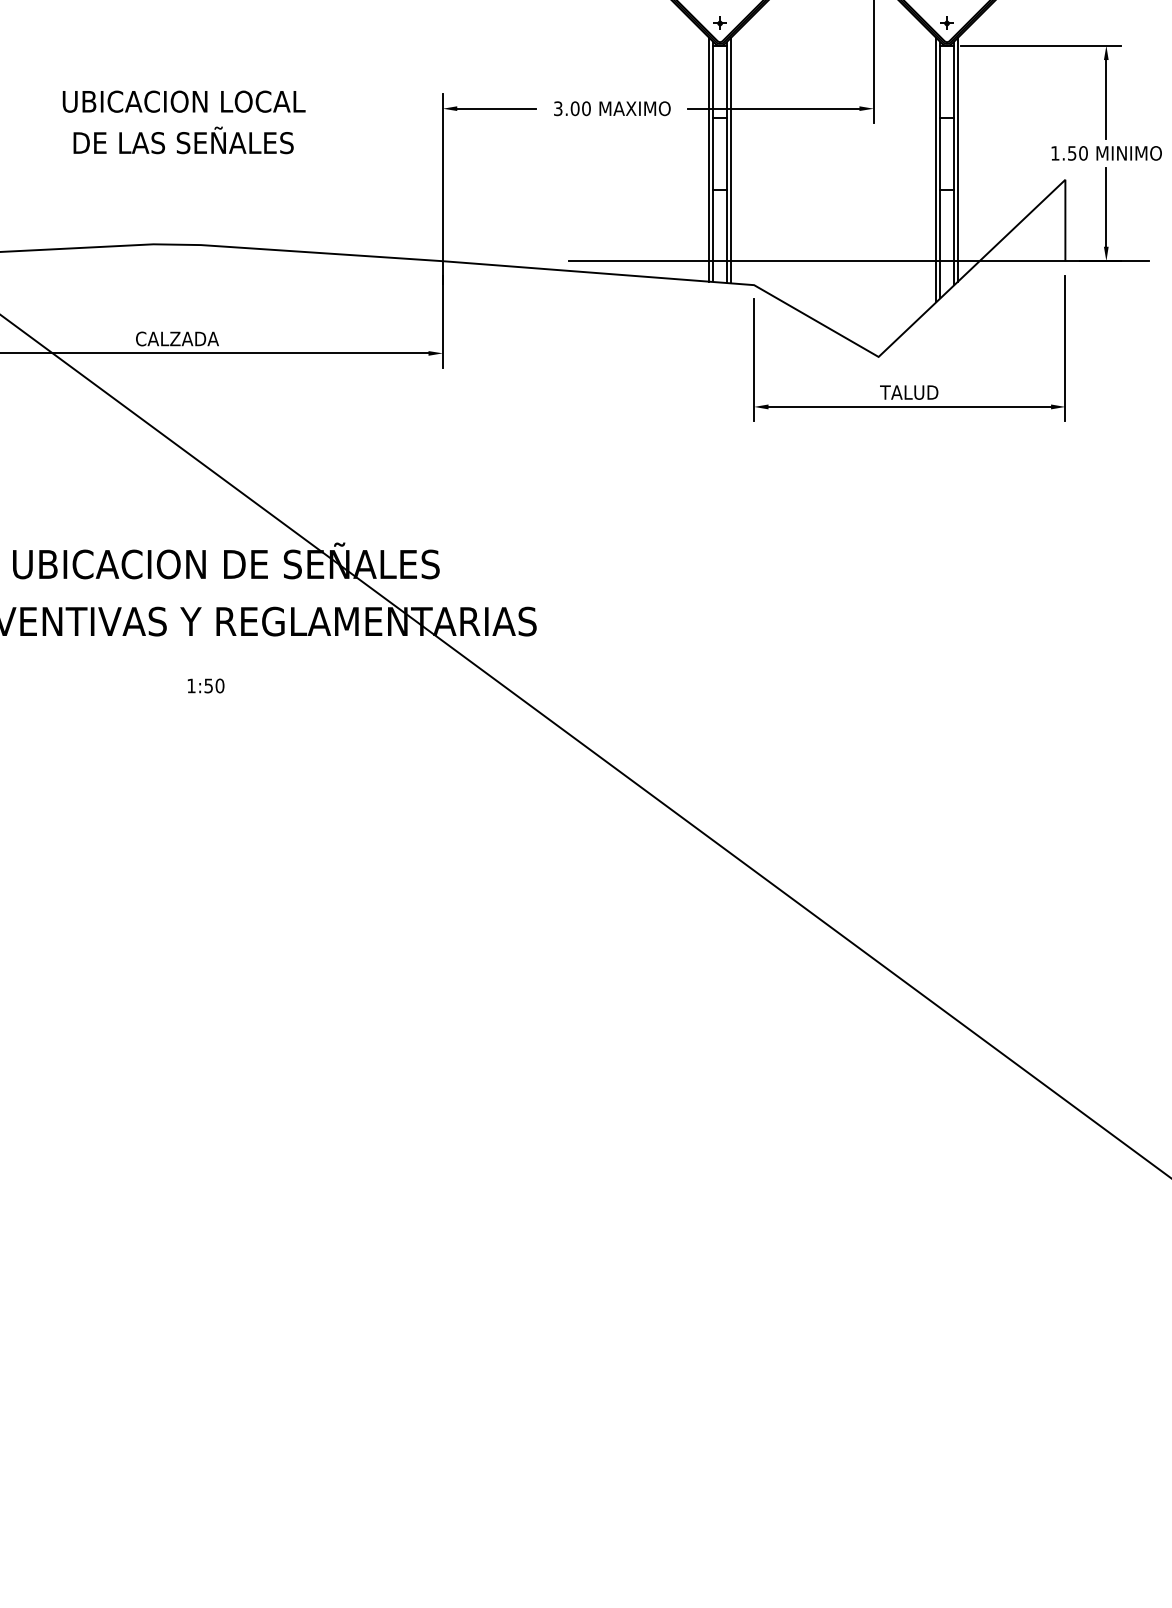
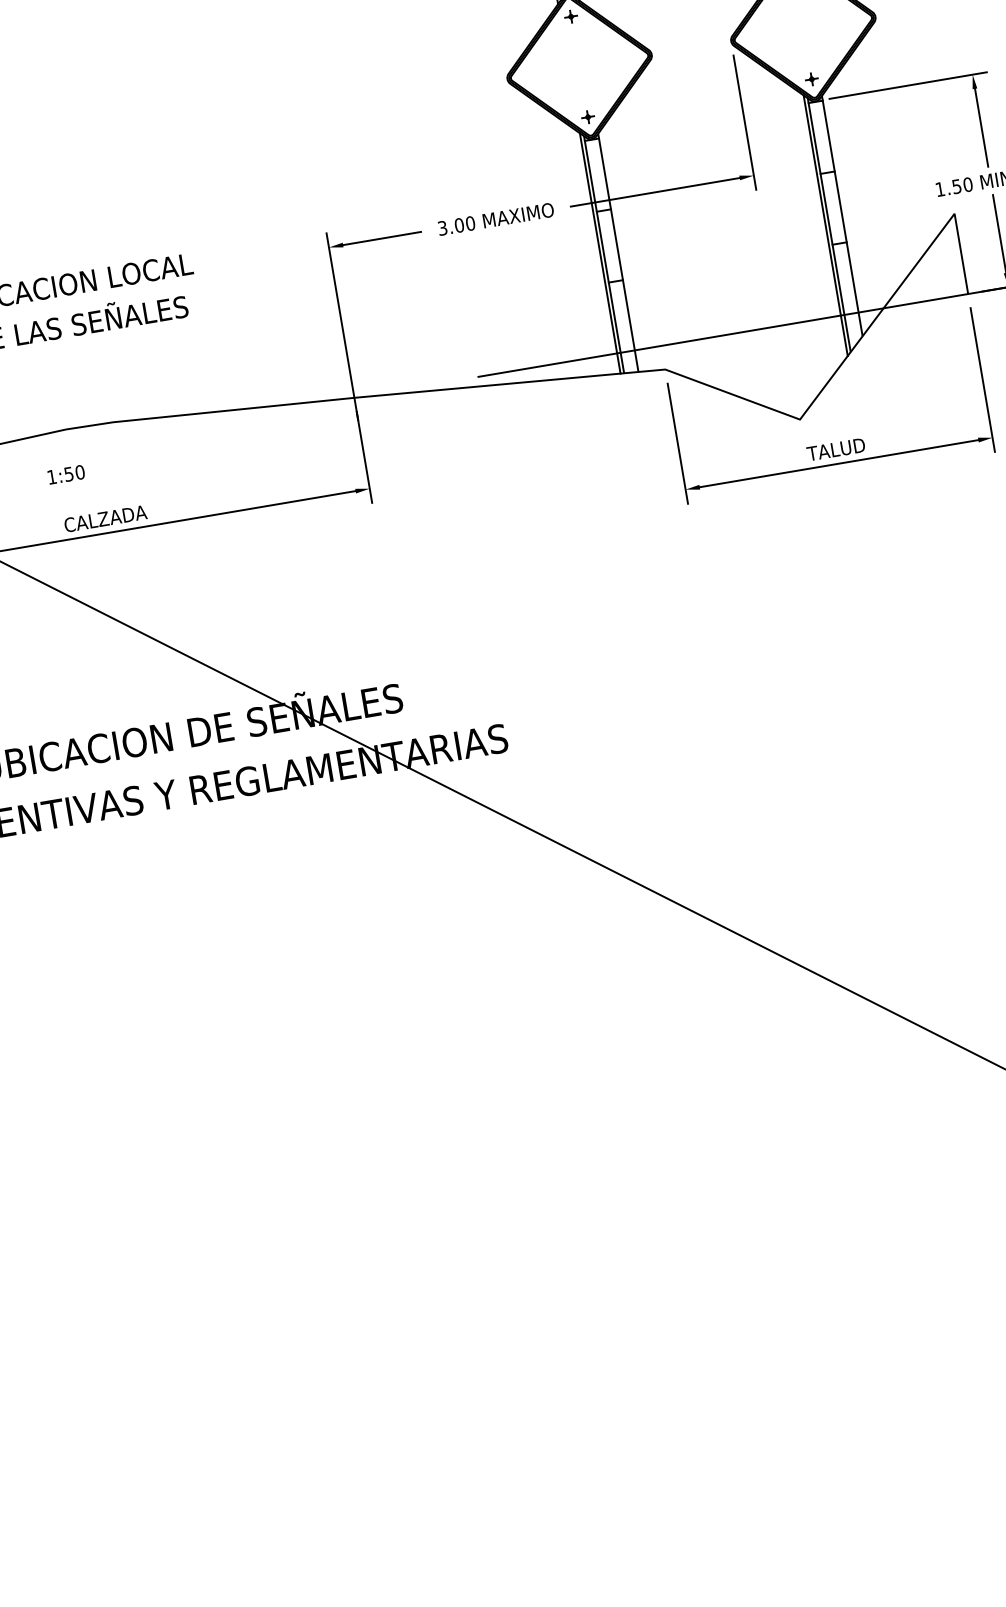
line: (957, 159) -> (844, 211), removed
line: (730, 160) -> (621, 250), removed
text: (205, 685) -> (65, 474), moved

